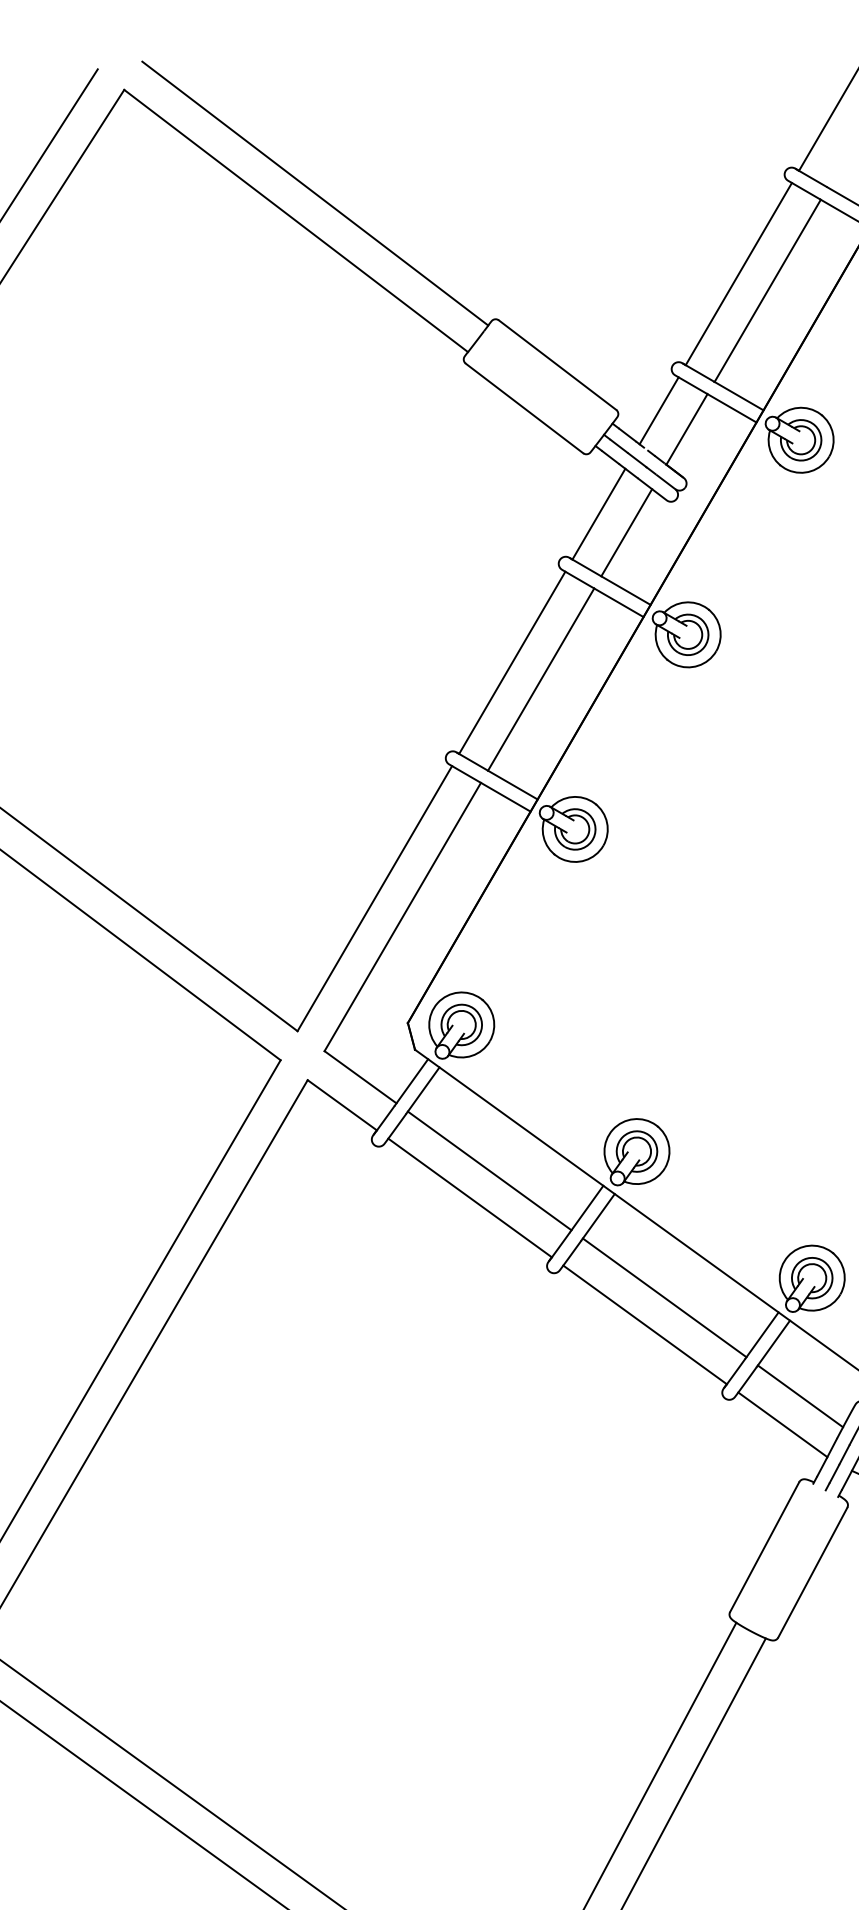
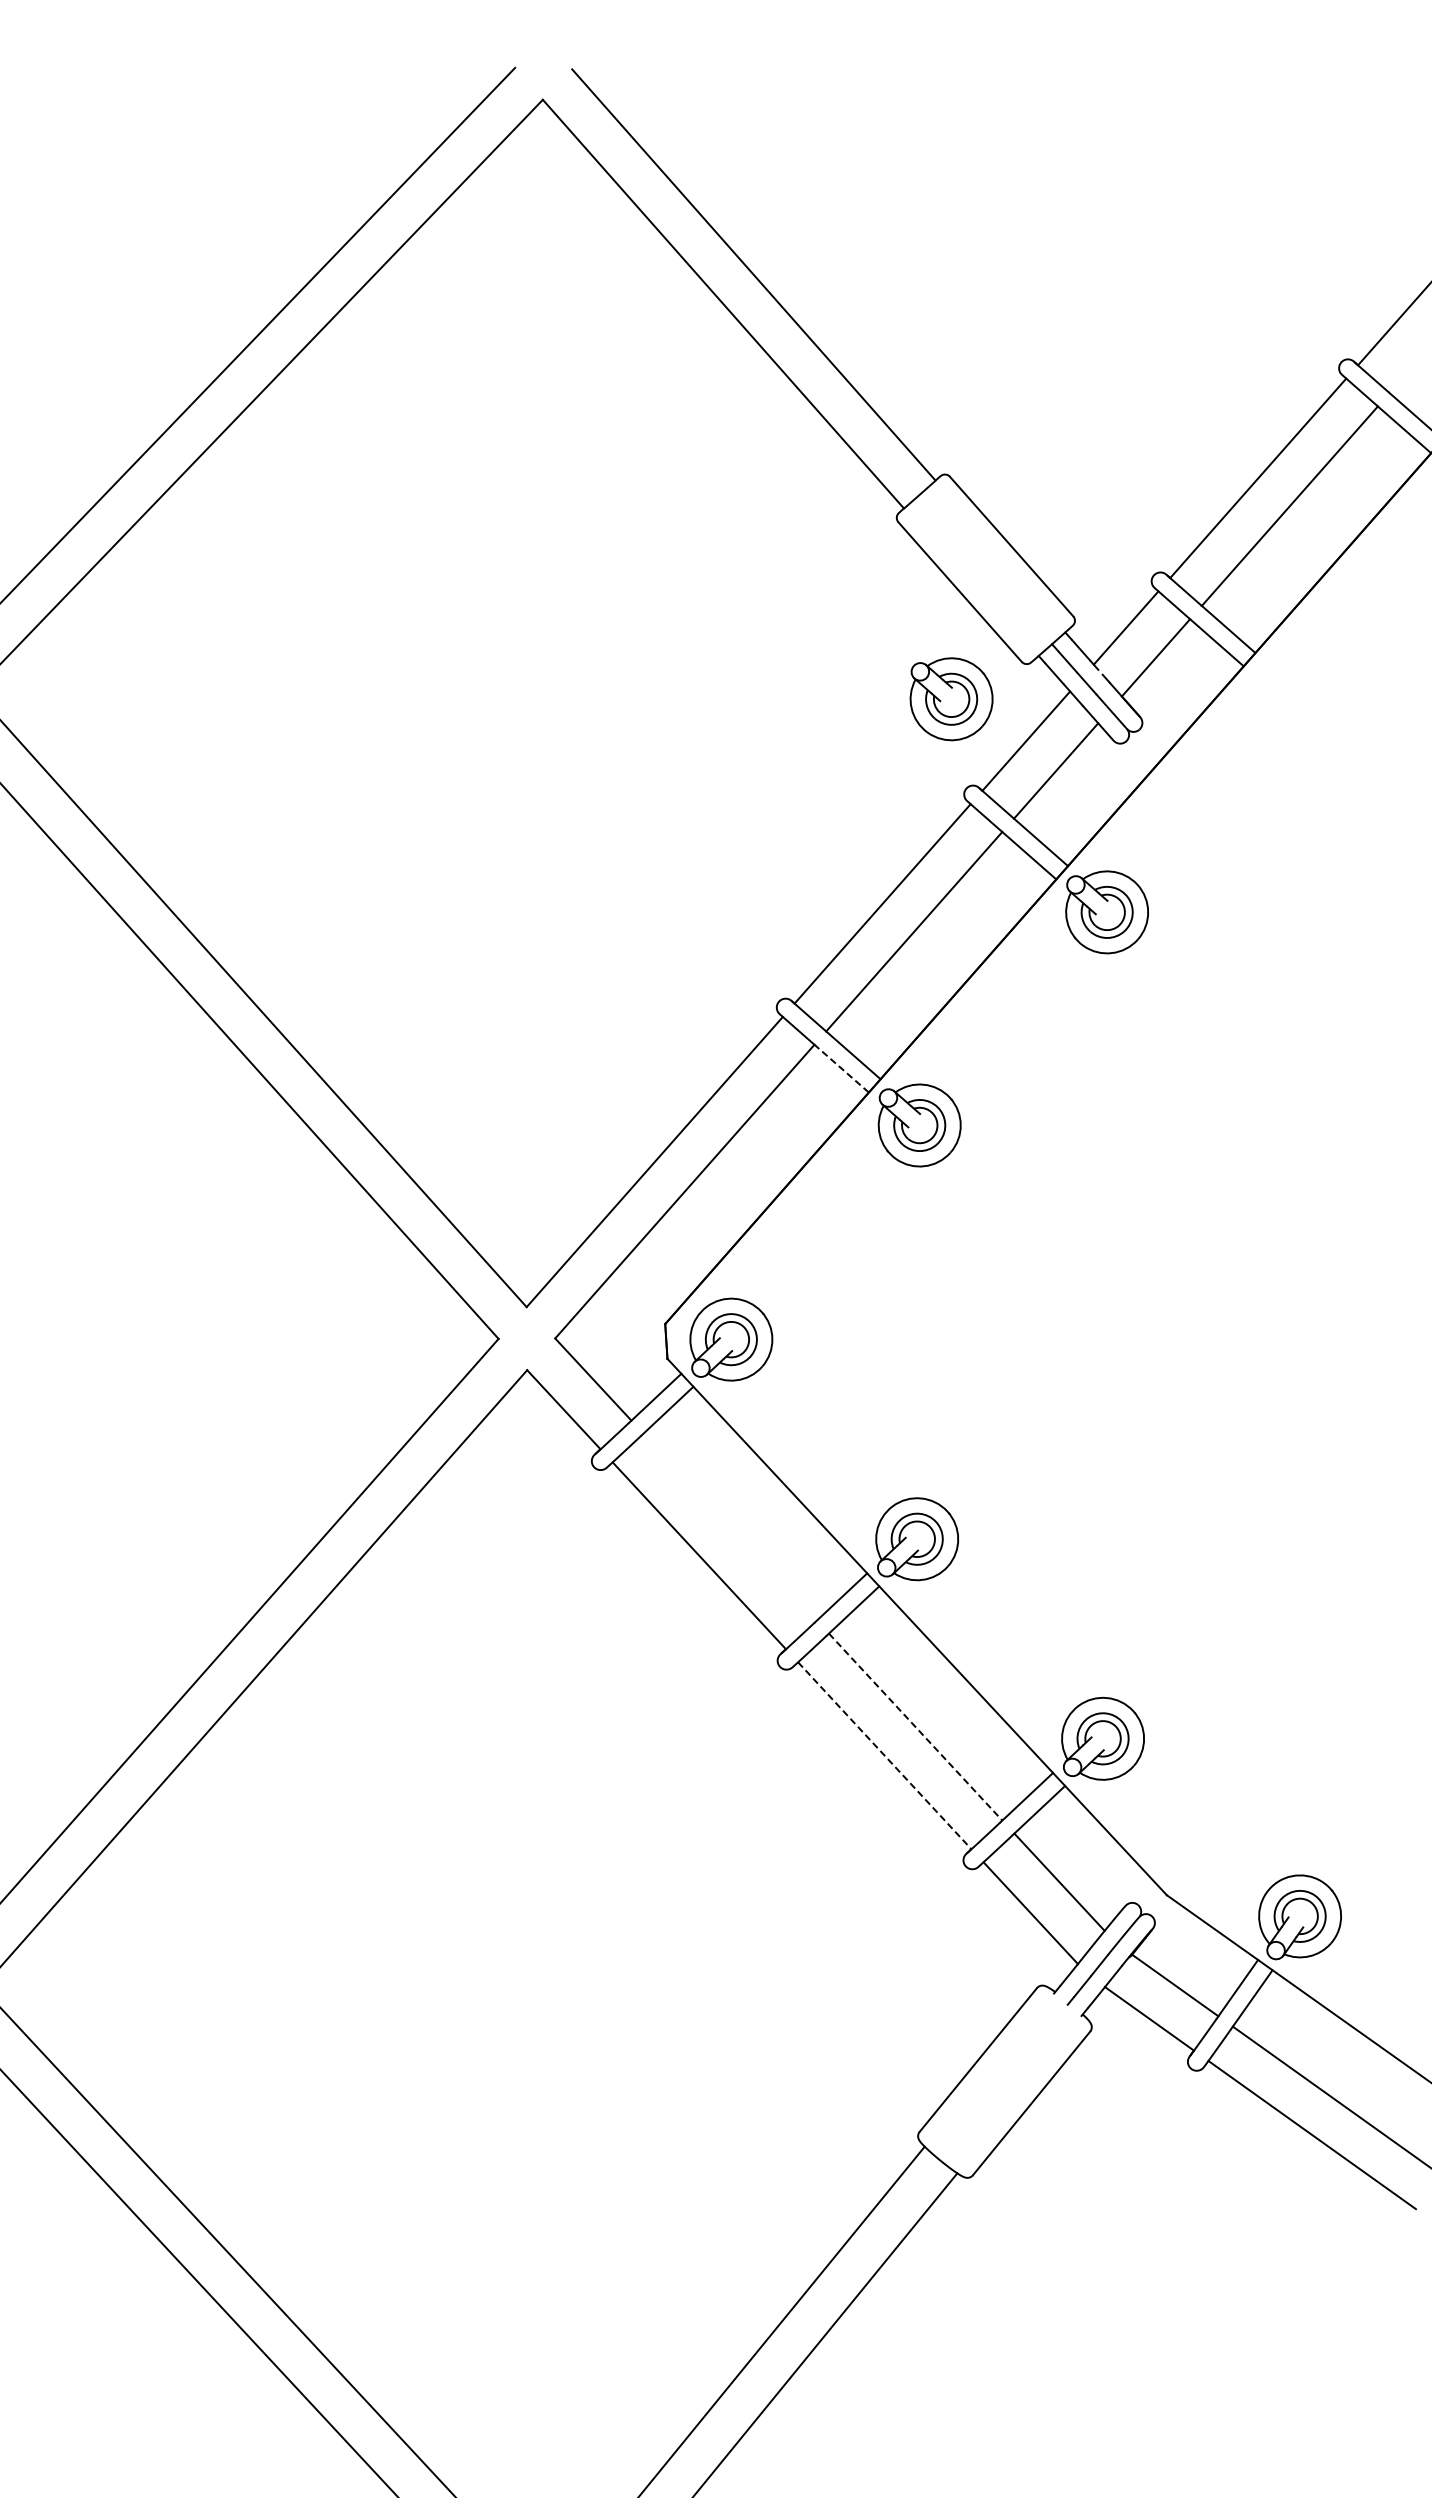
part: (801, 440) -> (951, 699), moved
line: (505, 797) -> (841, 1068), solid -> dashed
line: (489, 1170) -> (729, 1526), removed
line: (665, 1298) -> (916, 1727), solid -> dashed
line: (645, 1325) -> (885, 1756), solid -> dashed

